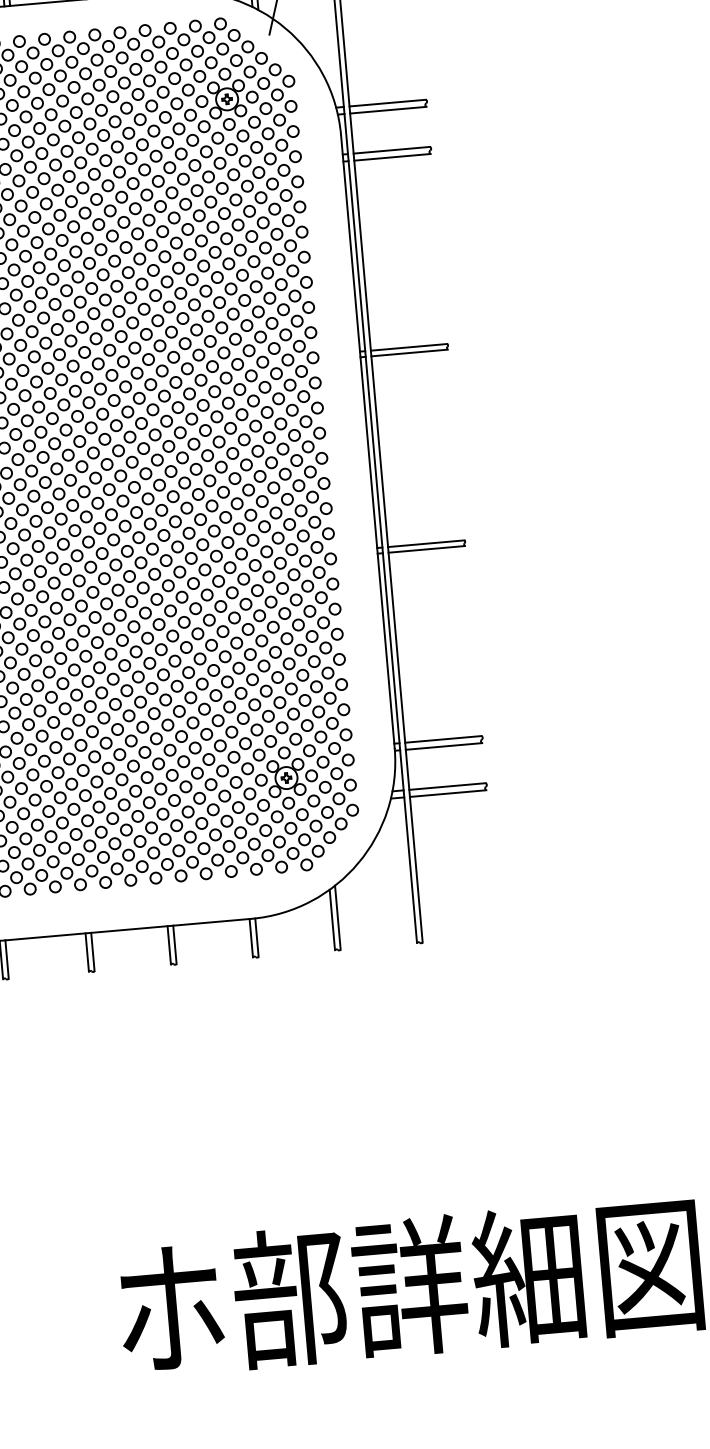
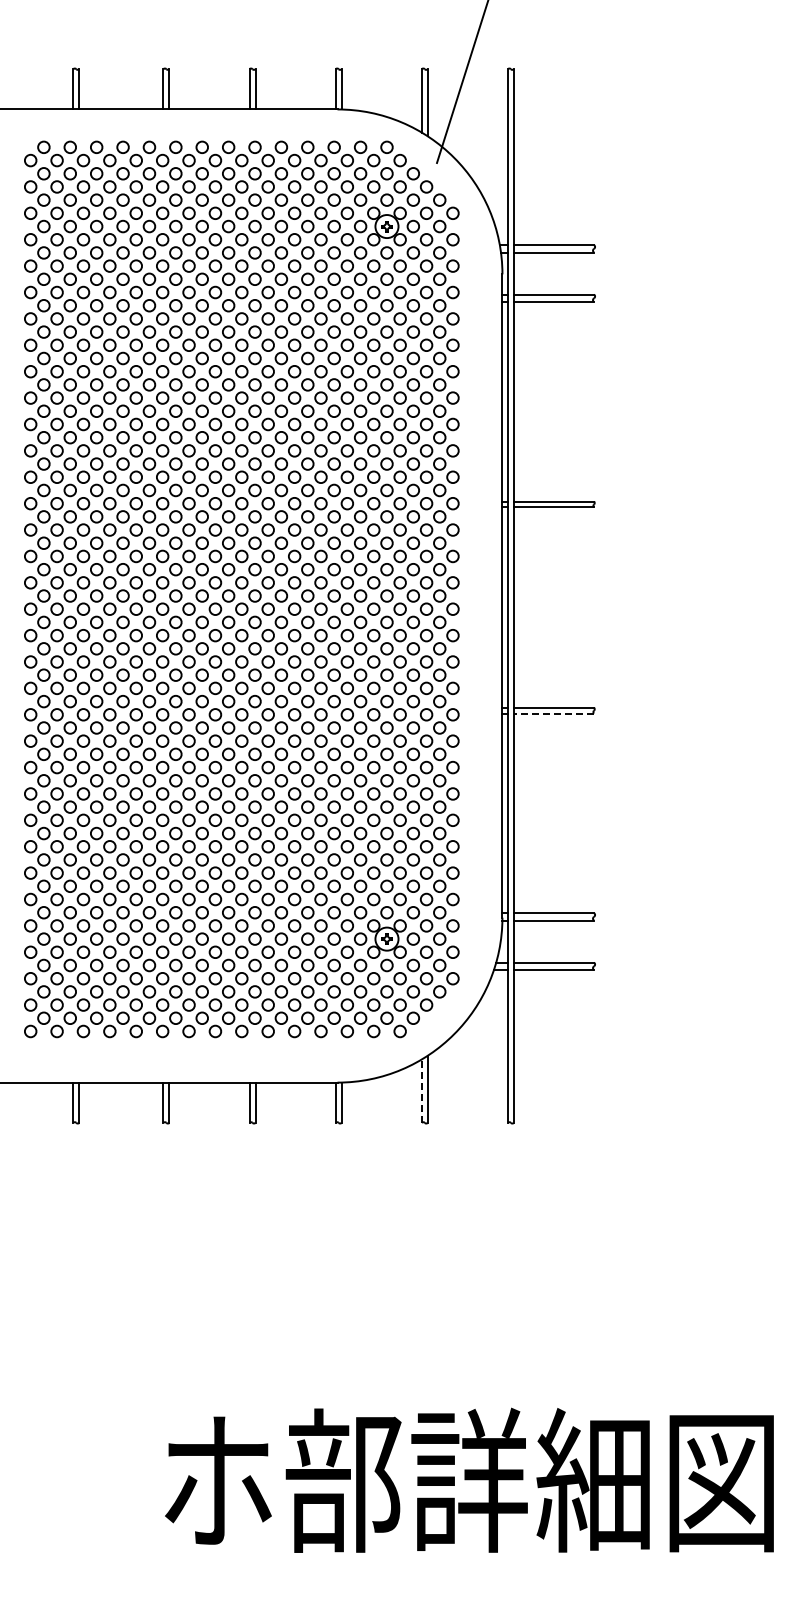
line: (426, 549) -> (553, 713), solid -> dashed
line: (332, 920) -> (421, 1091), solid -> dashed

